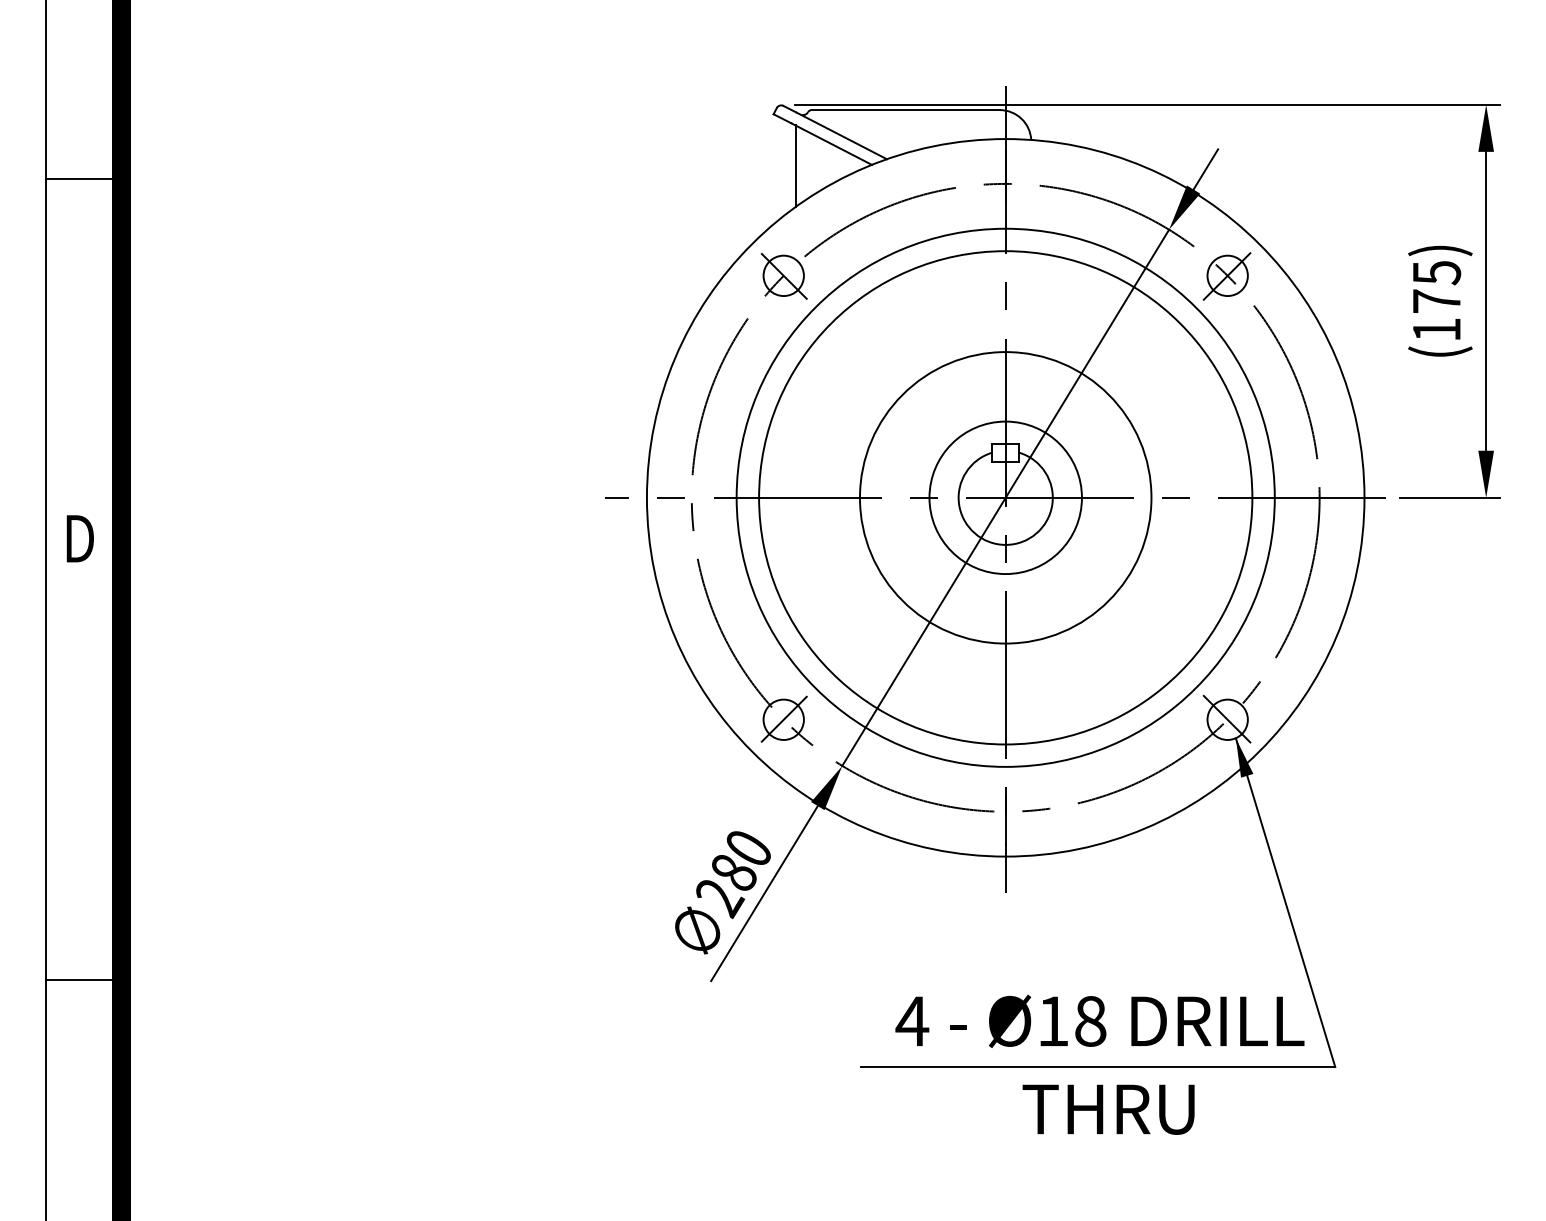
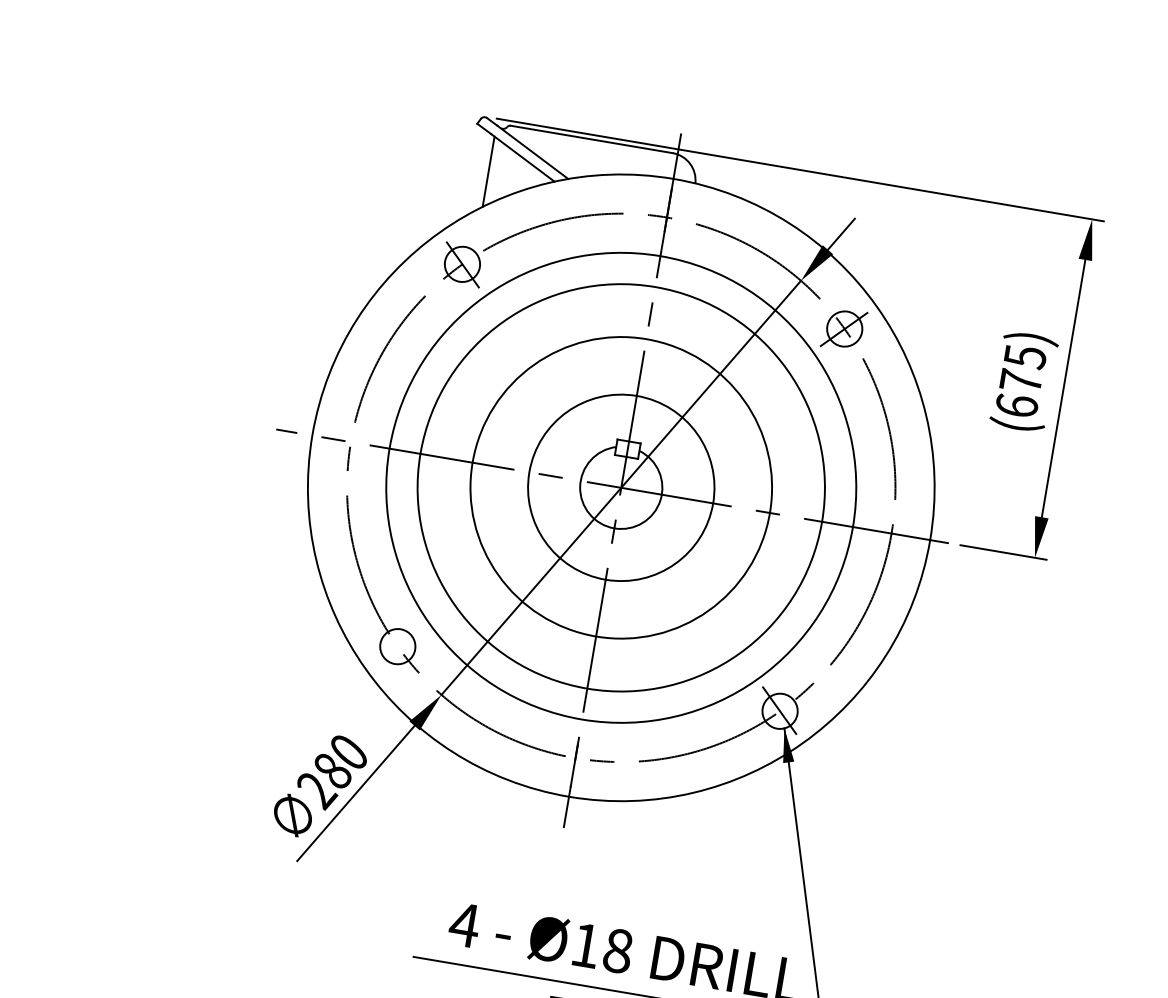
text: (1436, 329) -> (1016, 405), (175) -> (675)
circle: (1005, 497) -> (621, 487), size x0.7
circle: (1005, 497) -> (621, 487), size x1.4
circle: (1005, 497) -> (621, 487), size x1.6
line: (784, 719) -> (398, 646), removed

